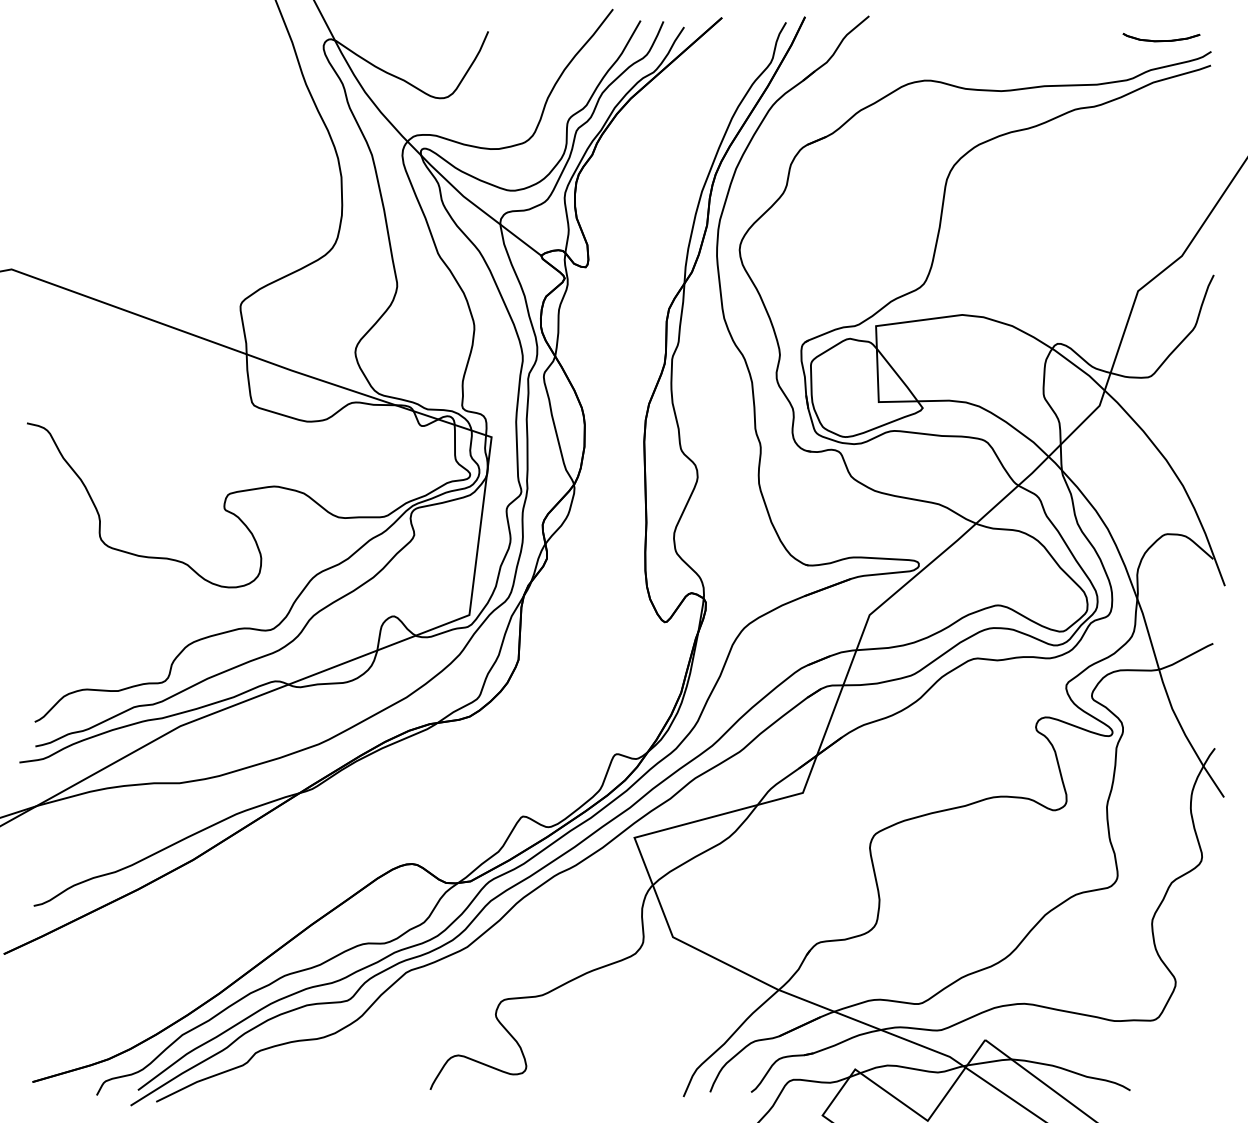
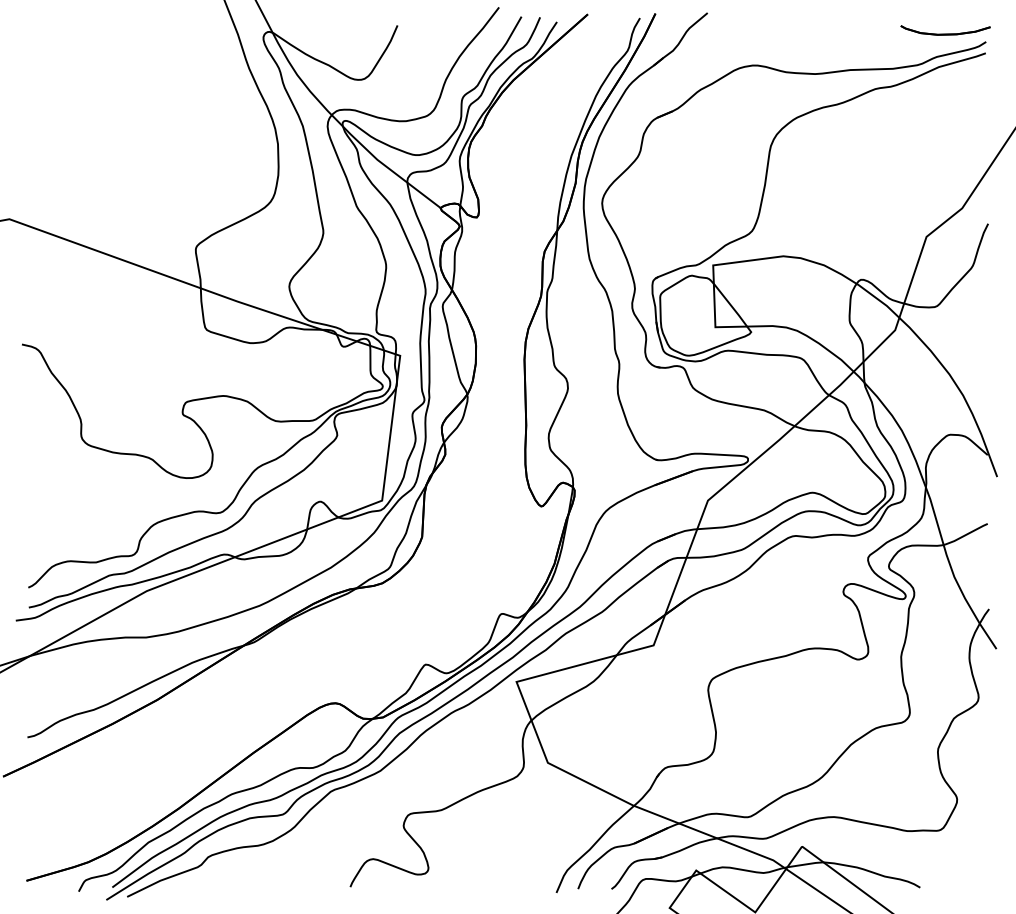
part: (1161, 37) -> (945, 30), size x1.43

